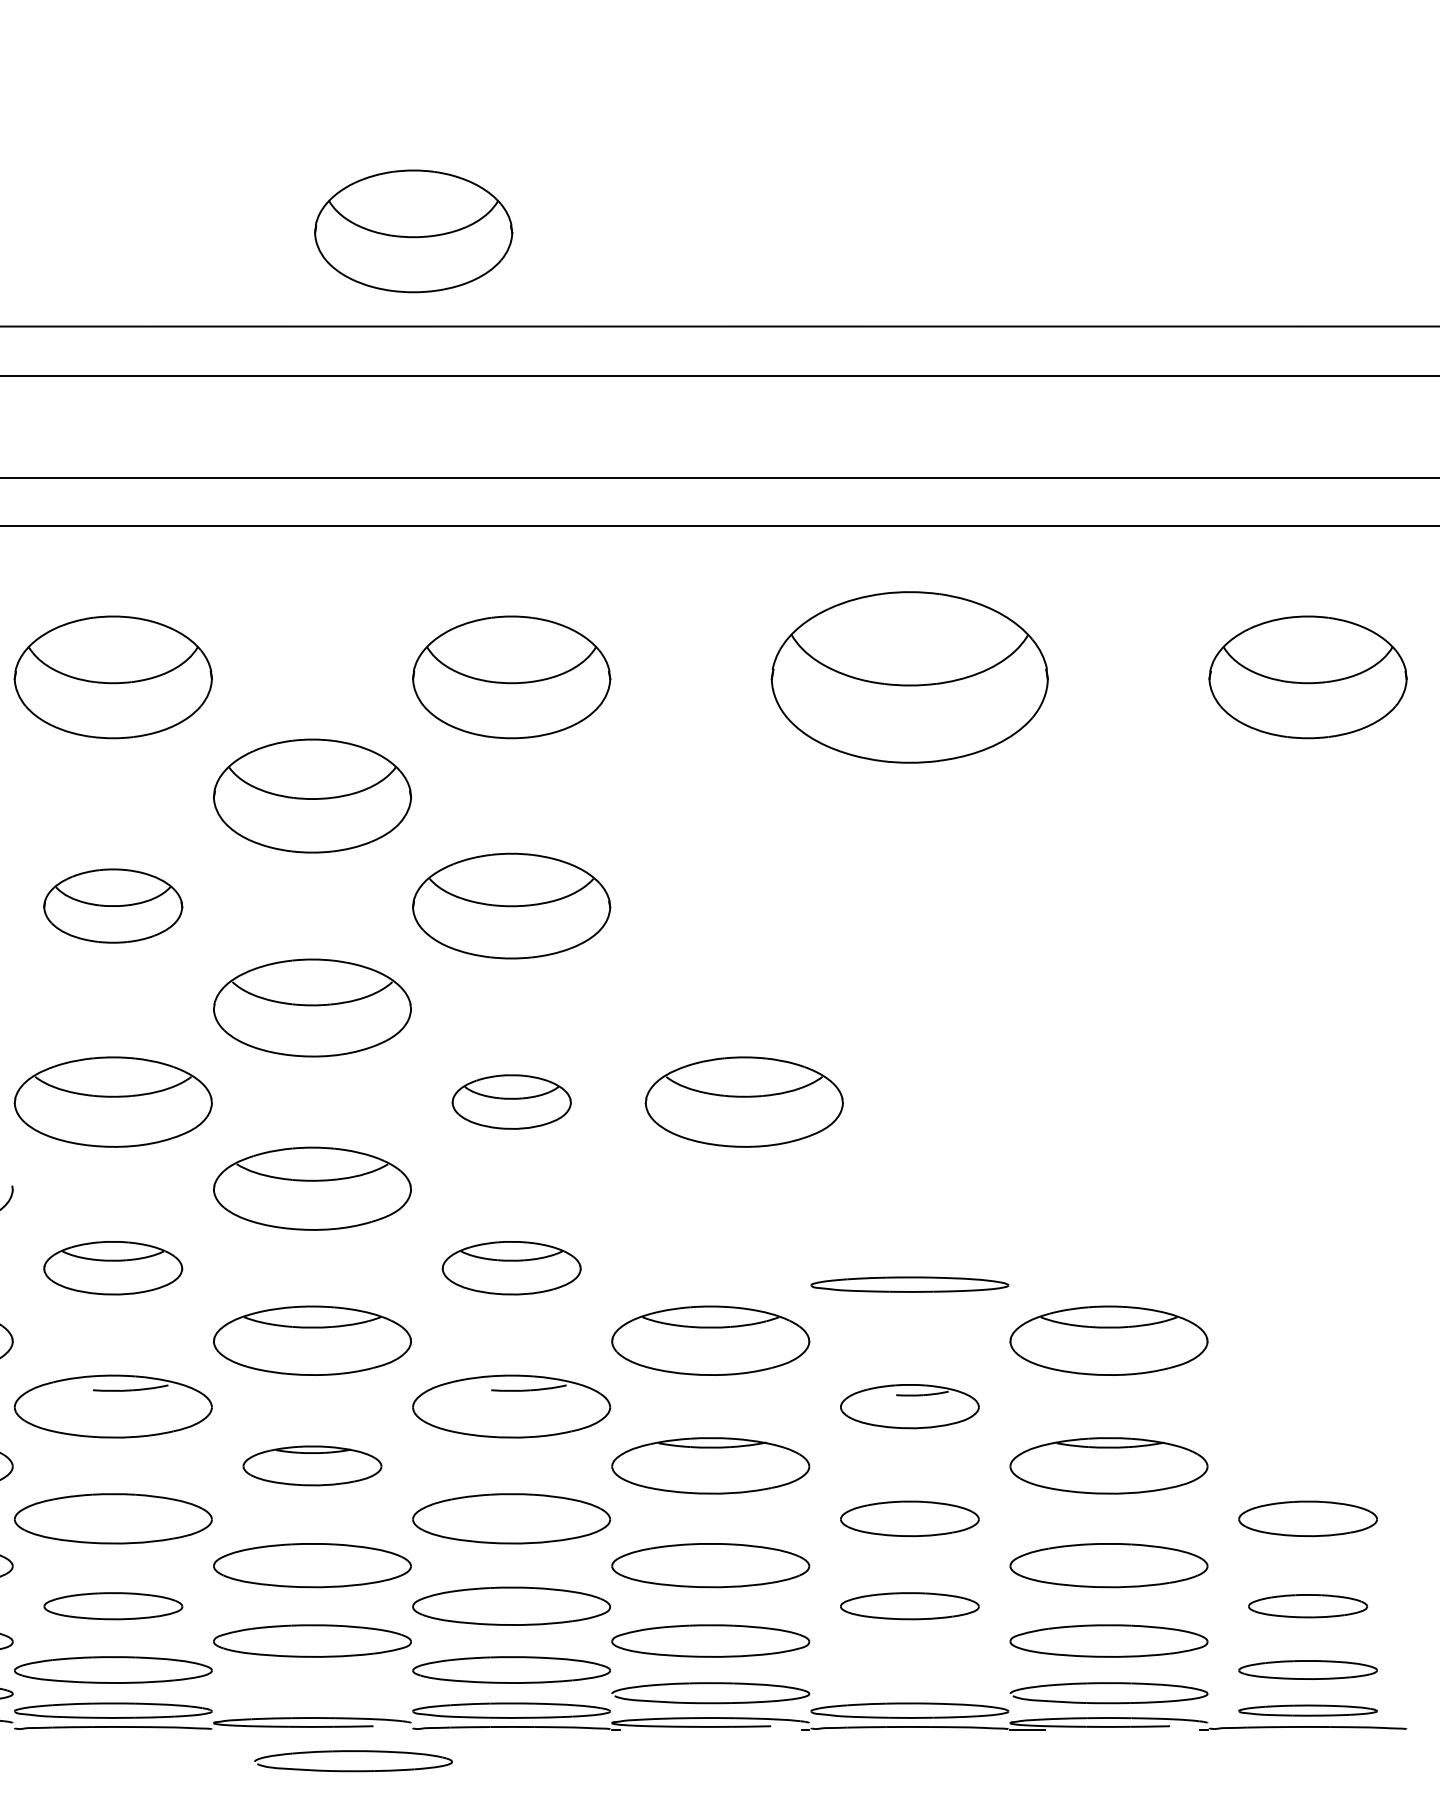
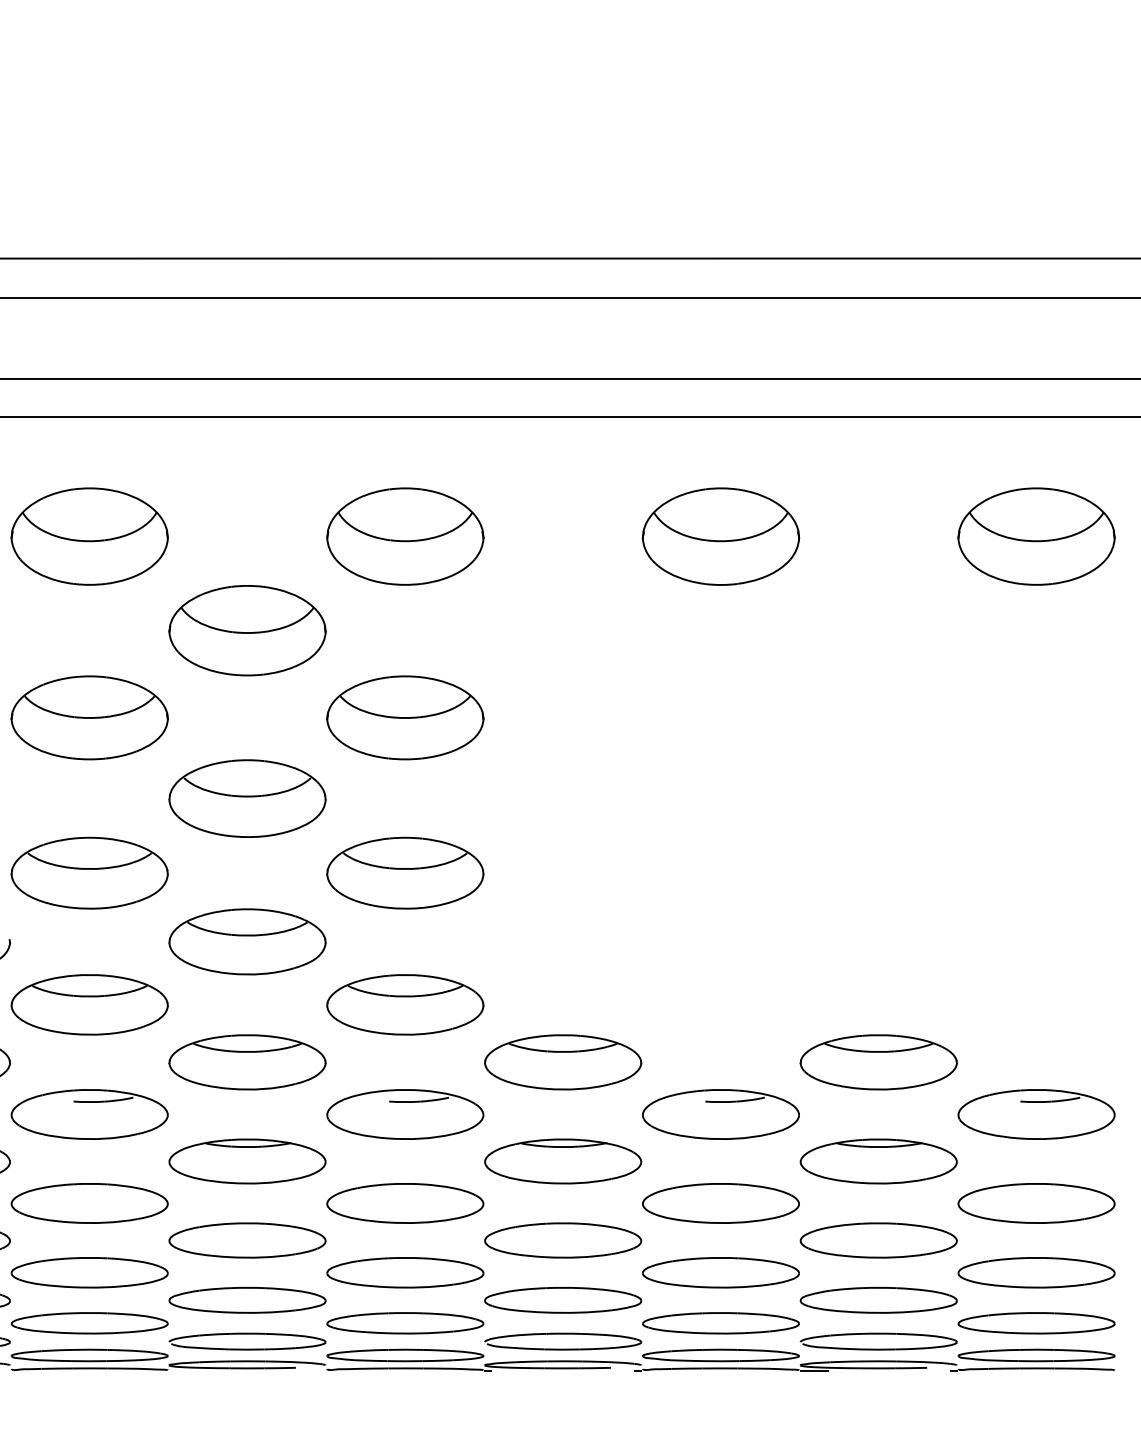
part: (413, 231) -> (327, 183), removed
part: (909, 677) -> (720, 536), size x0.71
part: (112, 905) -> (89, 717), size x1.43
part: (511, 1101) -> (405, 872), size x1.67
part: (743, 1101) -> (589, 872), removed
part: (112, 1267) -> (89, 1004), size x1.43
part: (511, 1267) -> (405, 1004), size x1.43
part: (909, 1284) -> (720, 1017), removed
part: (909, 1406) -> (720, 1114), size x1.43
part: (1307, 1406) -> (1036, 1114), added
part: (312, 1465) -> (247, 1161), size x1.43
part: (909, 1518) -> (720, 1203), size x1.43
part: (1307, 1518) -> (1036, 1203), size x1.43
part: (113, 1605) -> (89, 1272), size x1.43
part: (909, 1605) -> (720, 1272), size x1.43
part: (1307, 1605) -> (1036, 1272), size x1.67
part: (909, 1669) -> (720, 1322), added
part: (1307, 1669) -> (1036, 1322), size x1.43
part: (1307, 1710) -> (1036, 1355), size x1.43
part: (353, 1752) -> (247, 1334), moved

